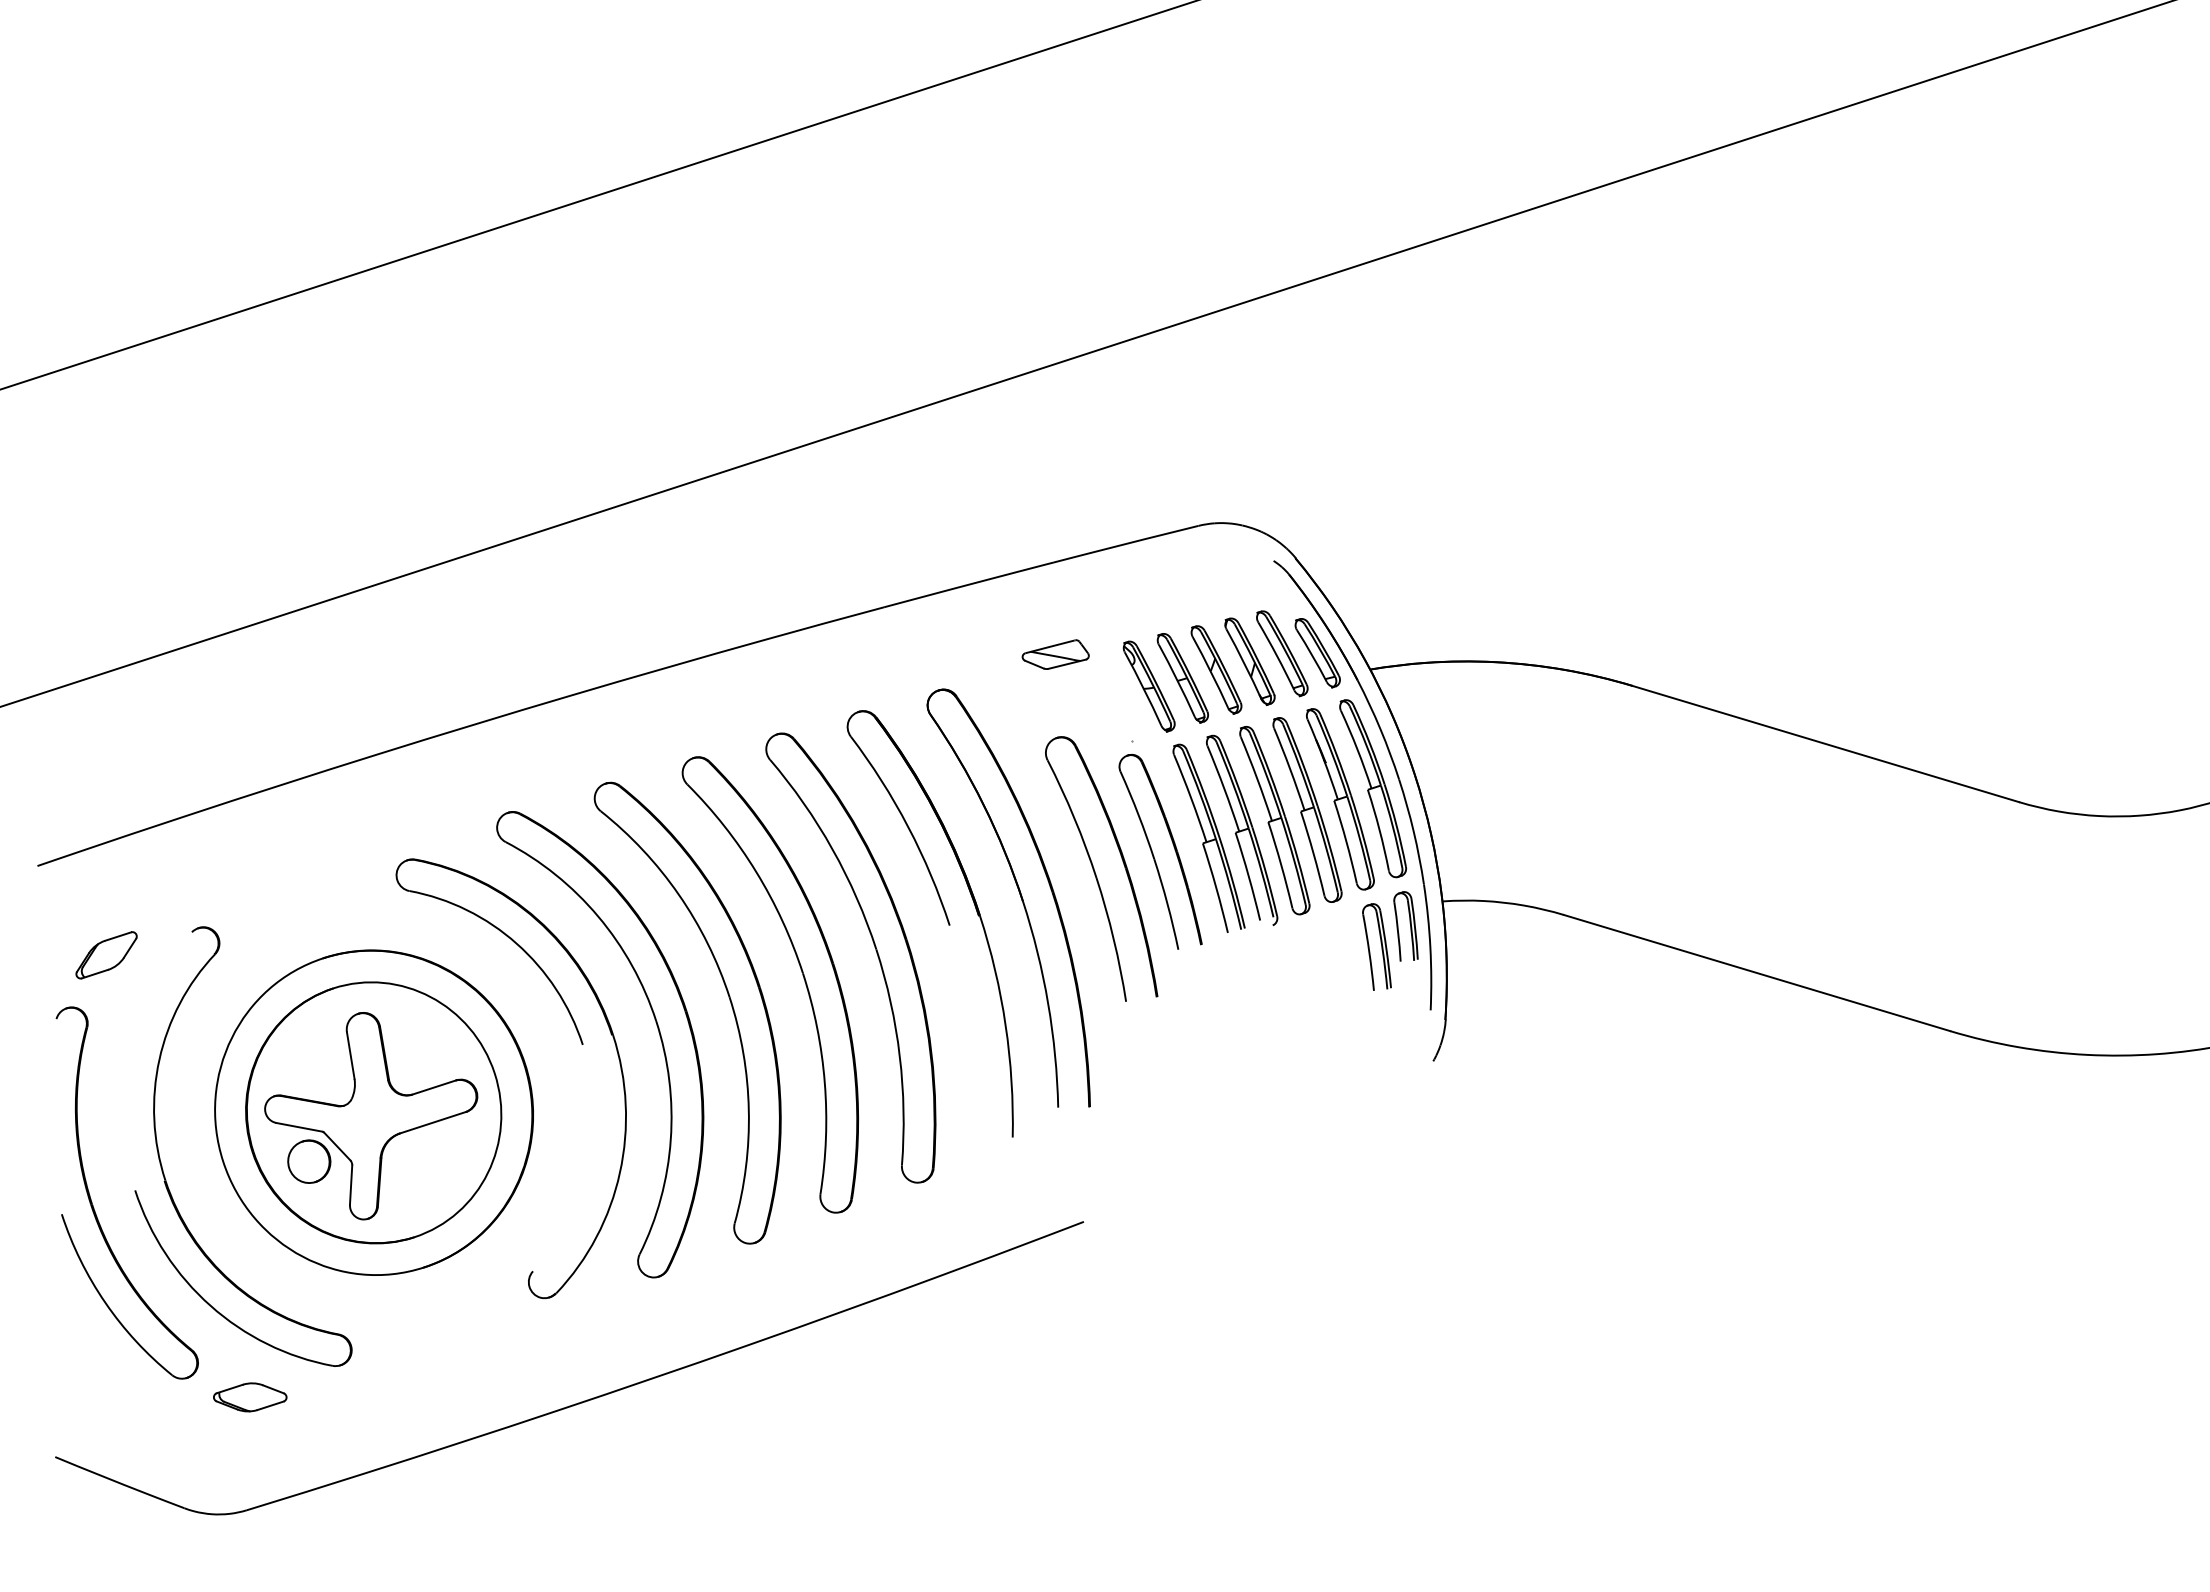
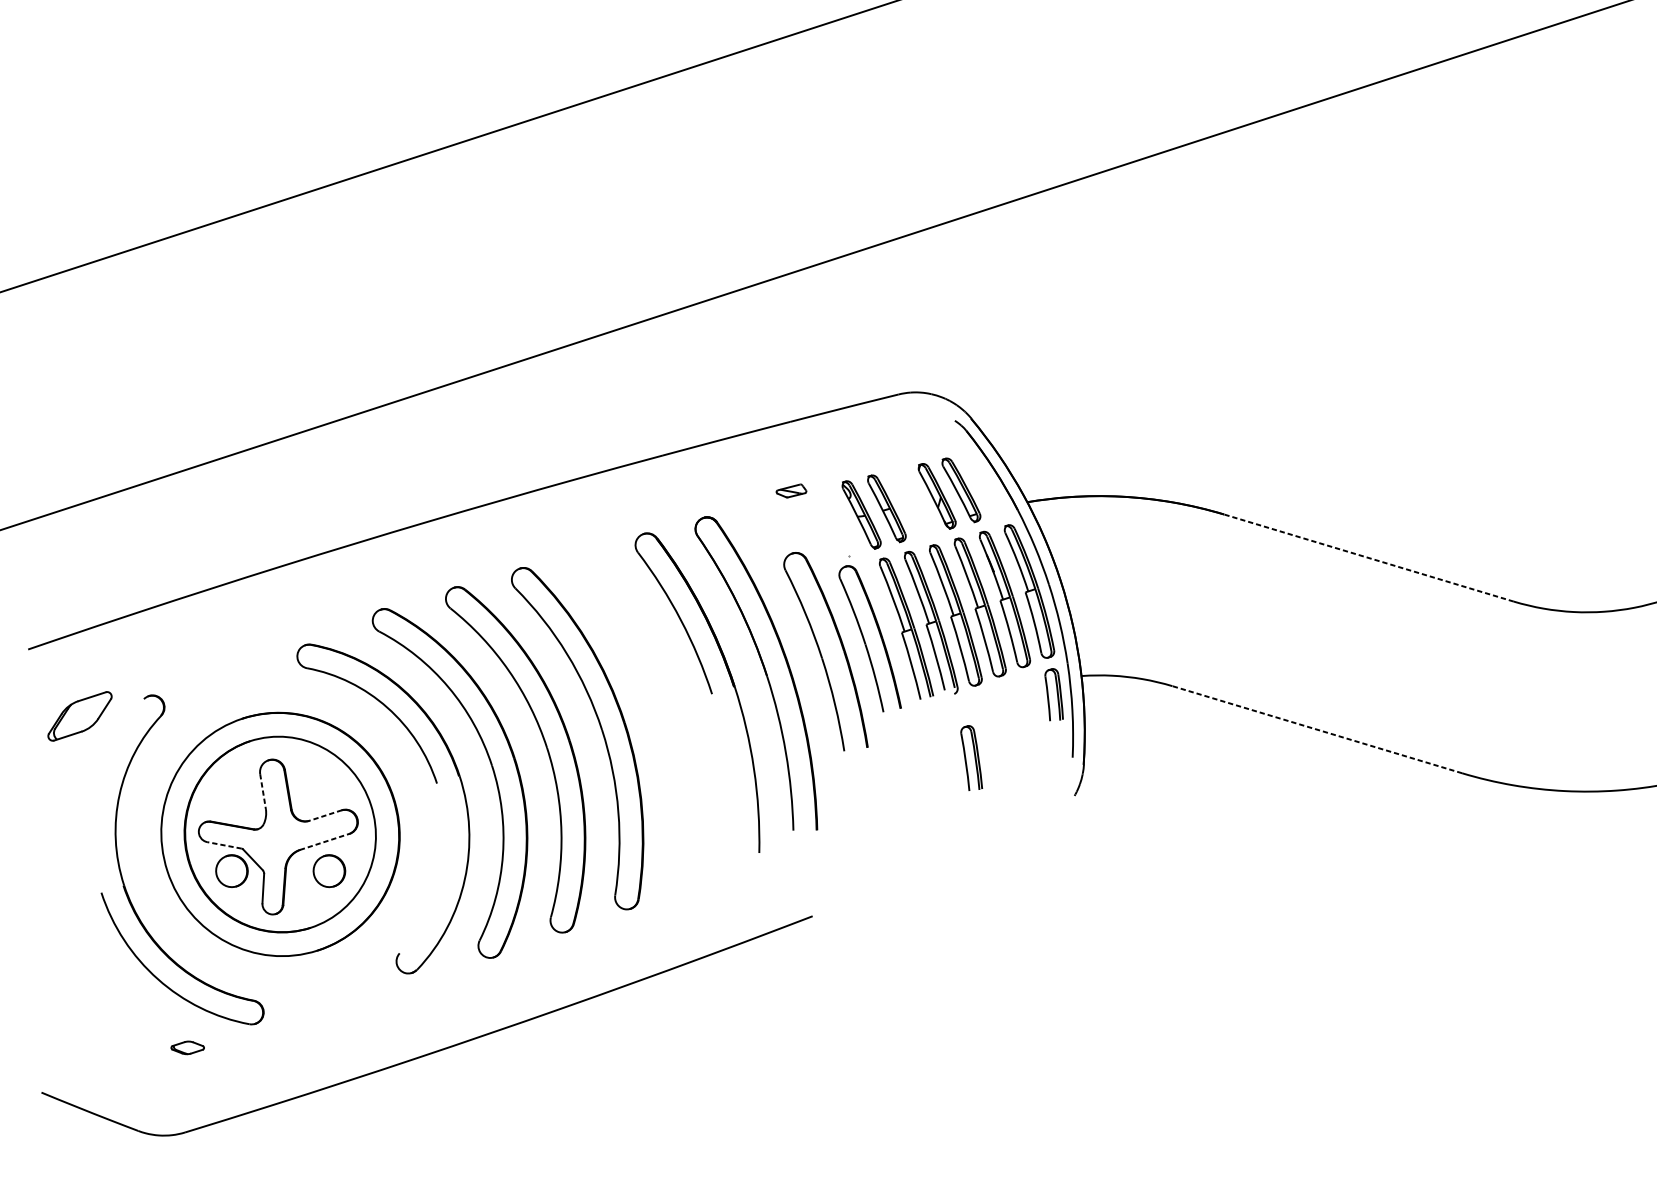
part: (1317, 653) -> (987, 490), removed
part: (1055, 654) -> (791, 490), size x0.6
part: (1216, 669) -> (912, 502), removed
line: (1825, 744) -> (1368, 558), solid -> dashed
part: (1376, 946) -> (971, 757), moved
part: (875, 950) -> (656, 712), removed
part: (106, 955) -> (79, 716), size x1.4
line: (1757, 973) -> (1317, 730), solid -> dashed
line: (350, 1055) -> (262, 791), solid -> dashed
line: (433, 1087) -> (325, 815), solid -> dashed
line: (433, 1122) -> (325, 841), solid -> dashed
line: (298, 1127) -> (223, 845), solid -> dashed
part: (439, 1161) -> (329, 871), added
part: (92, 1201) -> (69, 901), removed
part: (250, 1397) -> (187, 1047), size x0.6

